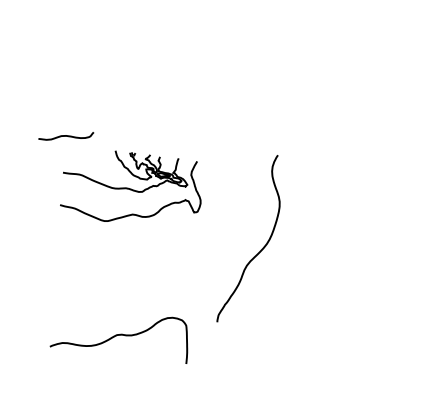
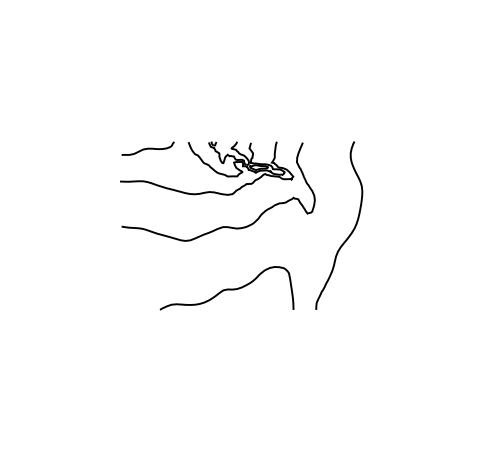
part: (131, 188) -> (217, 191), size x1.43
curve: (120, 333) -> (226, 288), moved

